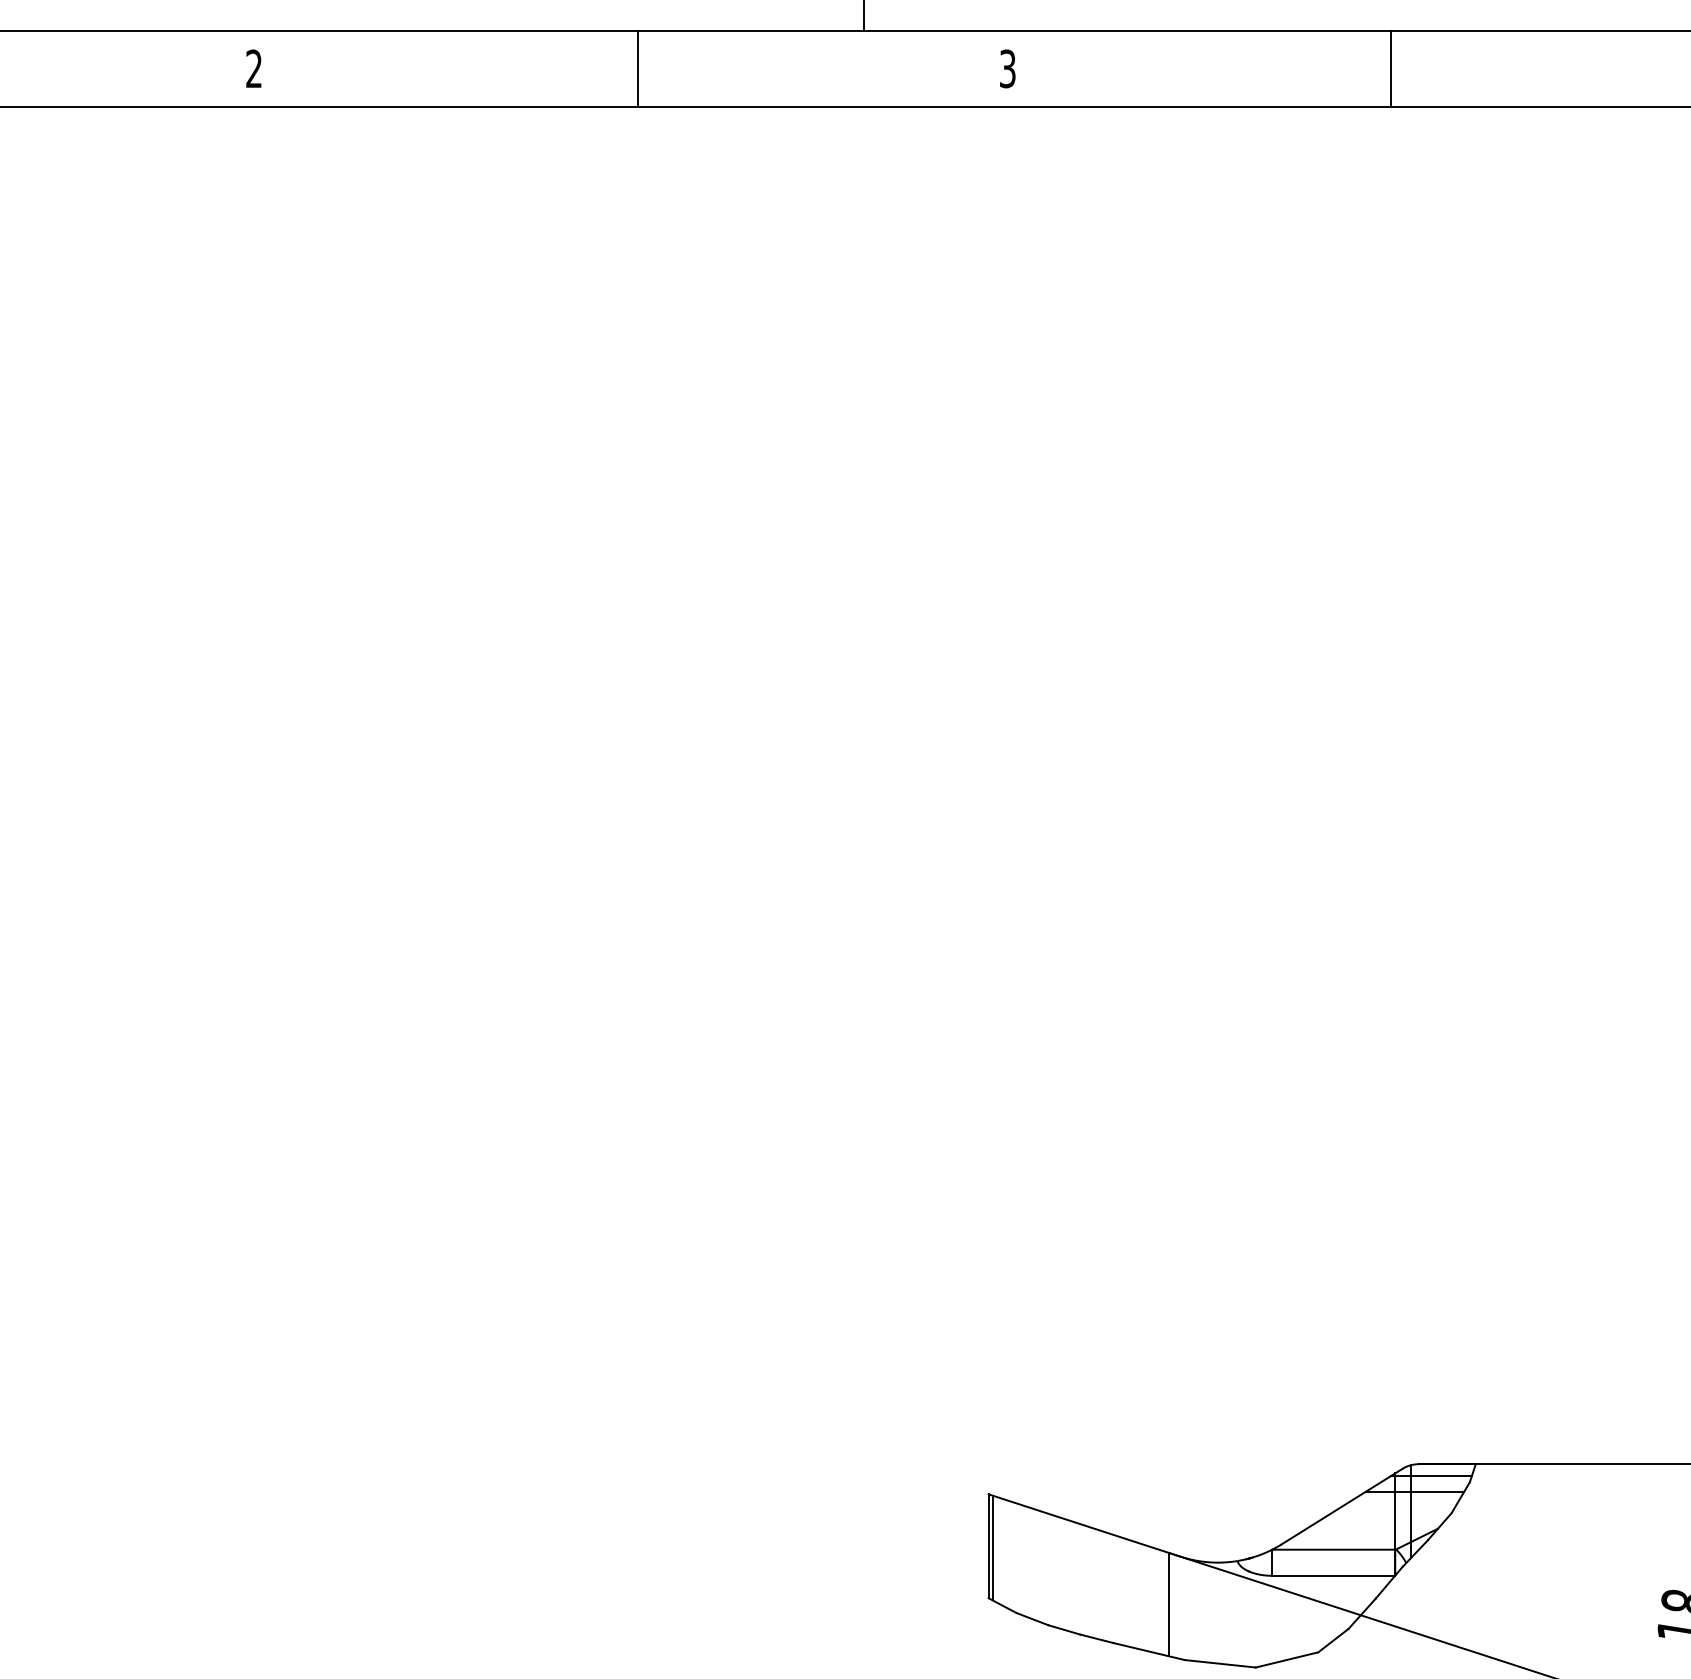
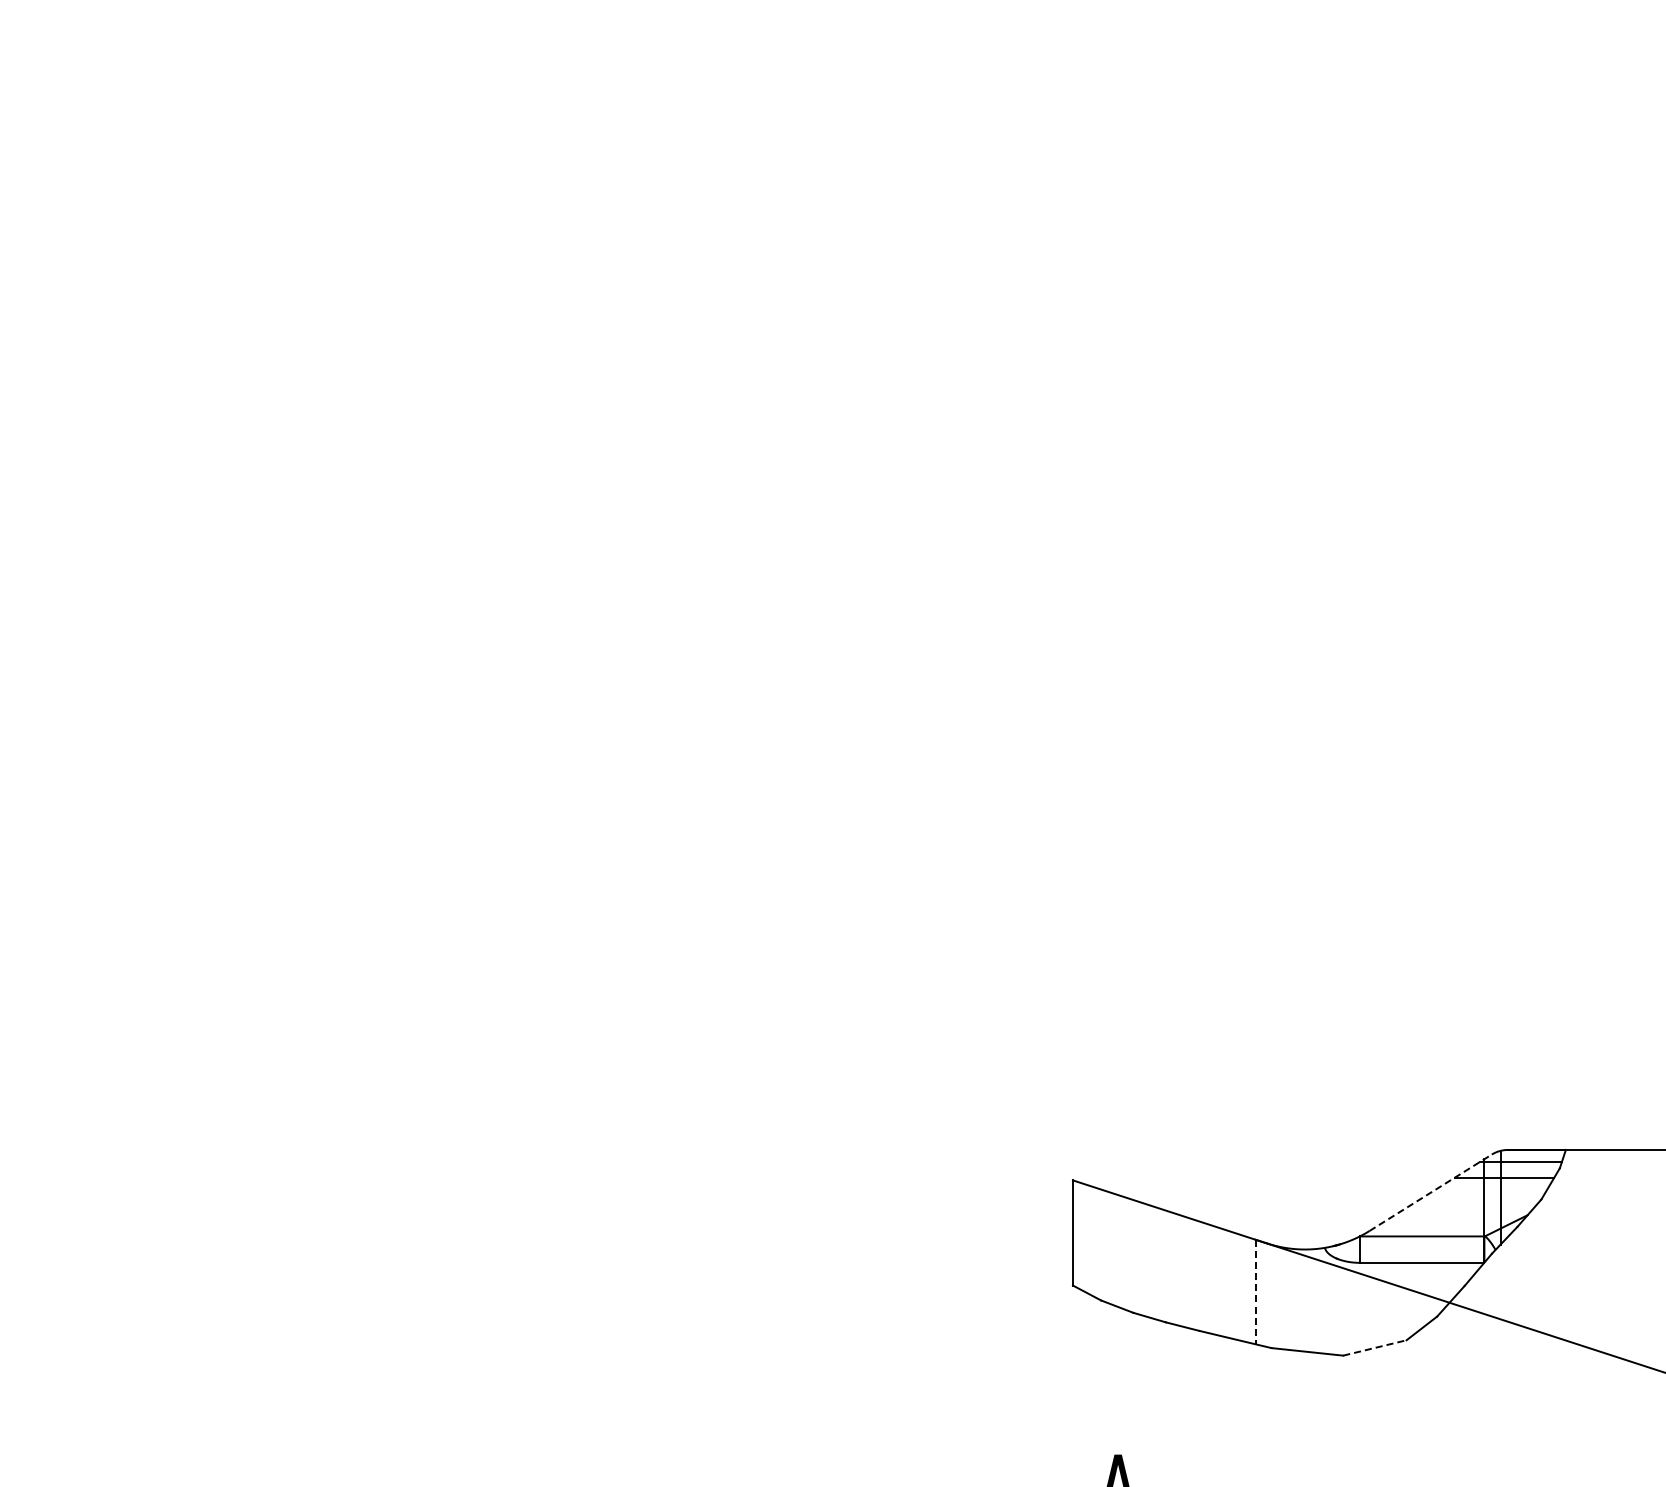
line: (1342, 1506) -> (1431, 1192), solid -> dashed
line: (992, 1547) -> (1076, 1234), removed
line: (1169, 1604) -> (1255, 1291), solid -> dashed
line: (1287, 1659) -> (1375, 1347), solid -> dashed

